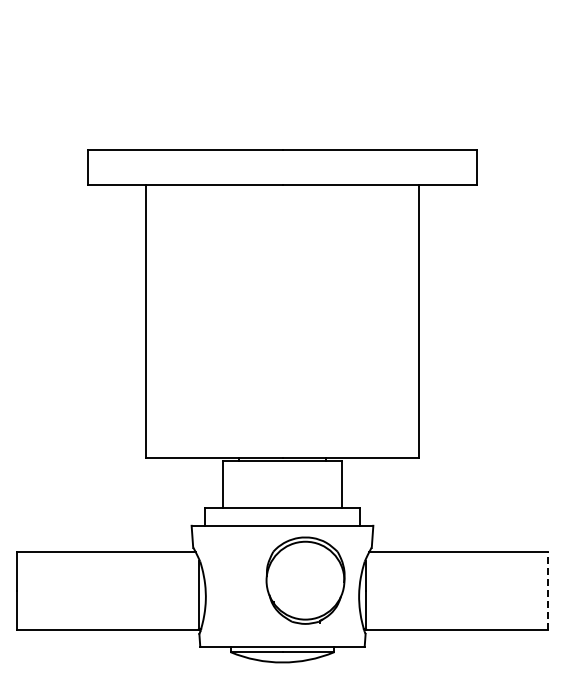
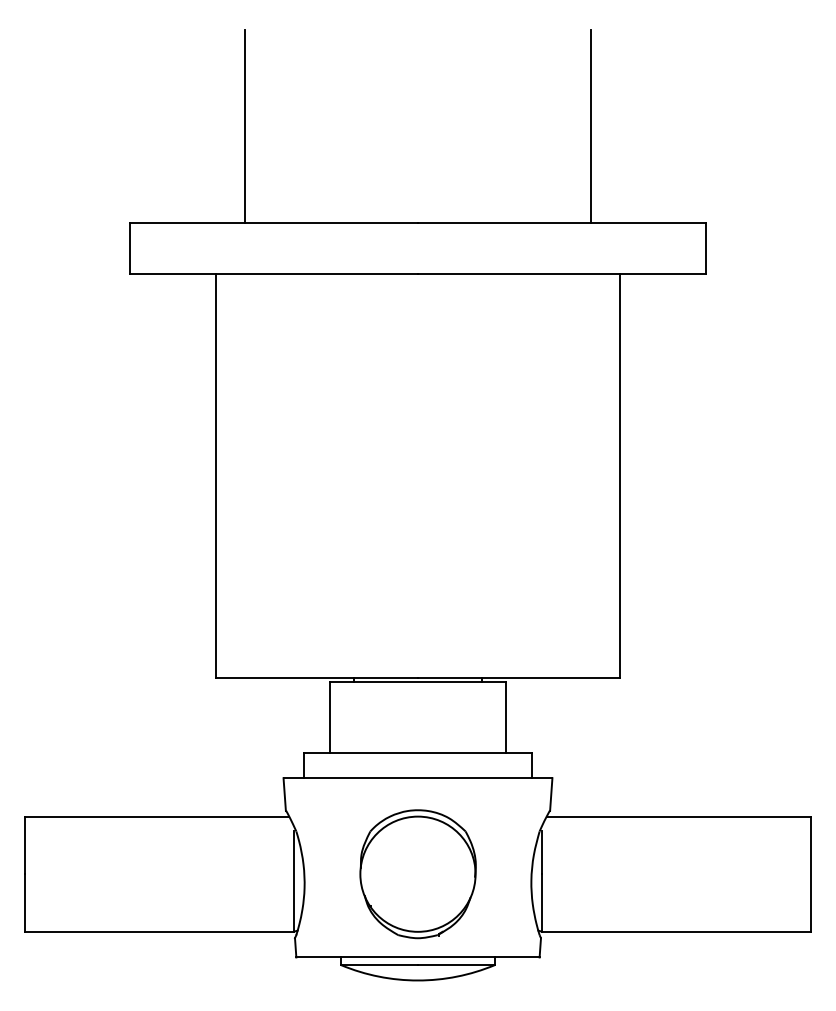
line: (165, 85) -> (244, 126), added
line: (399, 85) -> (591, 126), added
part: (305, 580) -> (418, 873), moved
line: (548, 590) -> (811, 873), dashed -> solid

